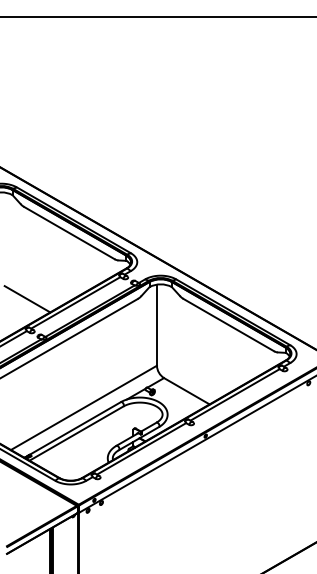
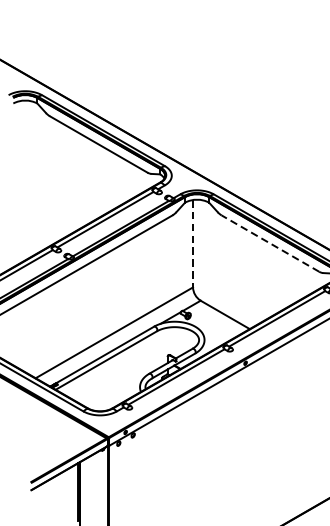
line: (27, 299) -> (53, 216), removed
line: (228, 324) -> (270, 242), solid -> dashed
line: (156, 325) -> (192, 244), solid -> dashed

